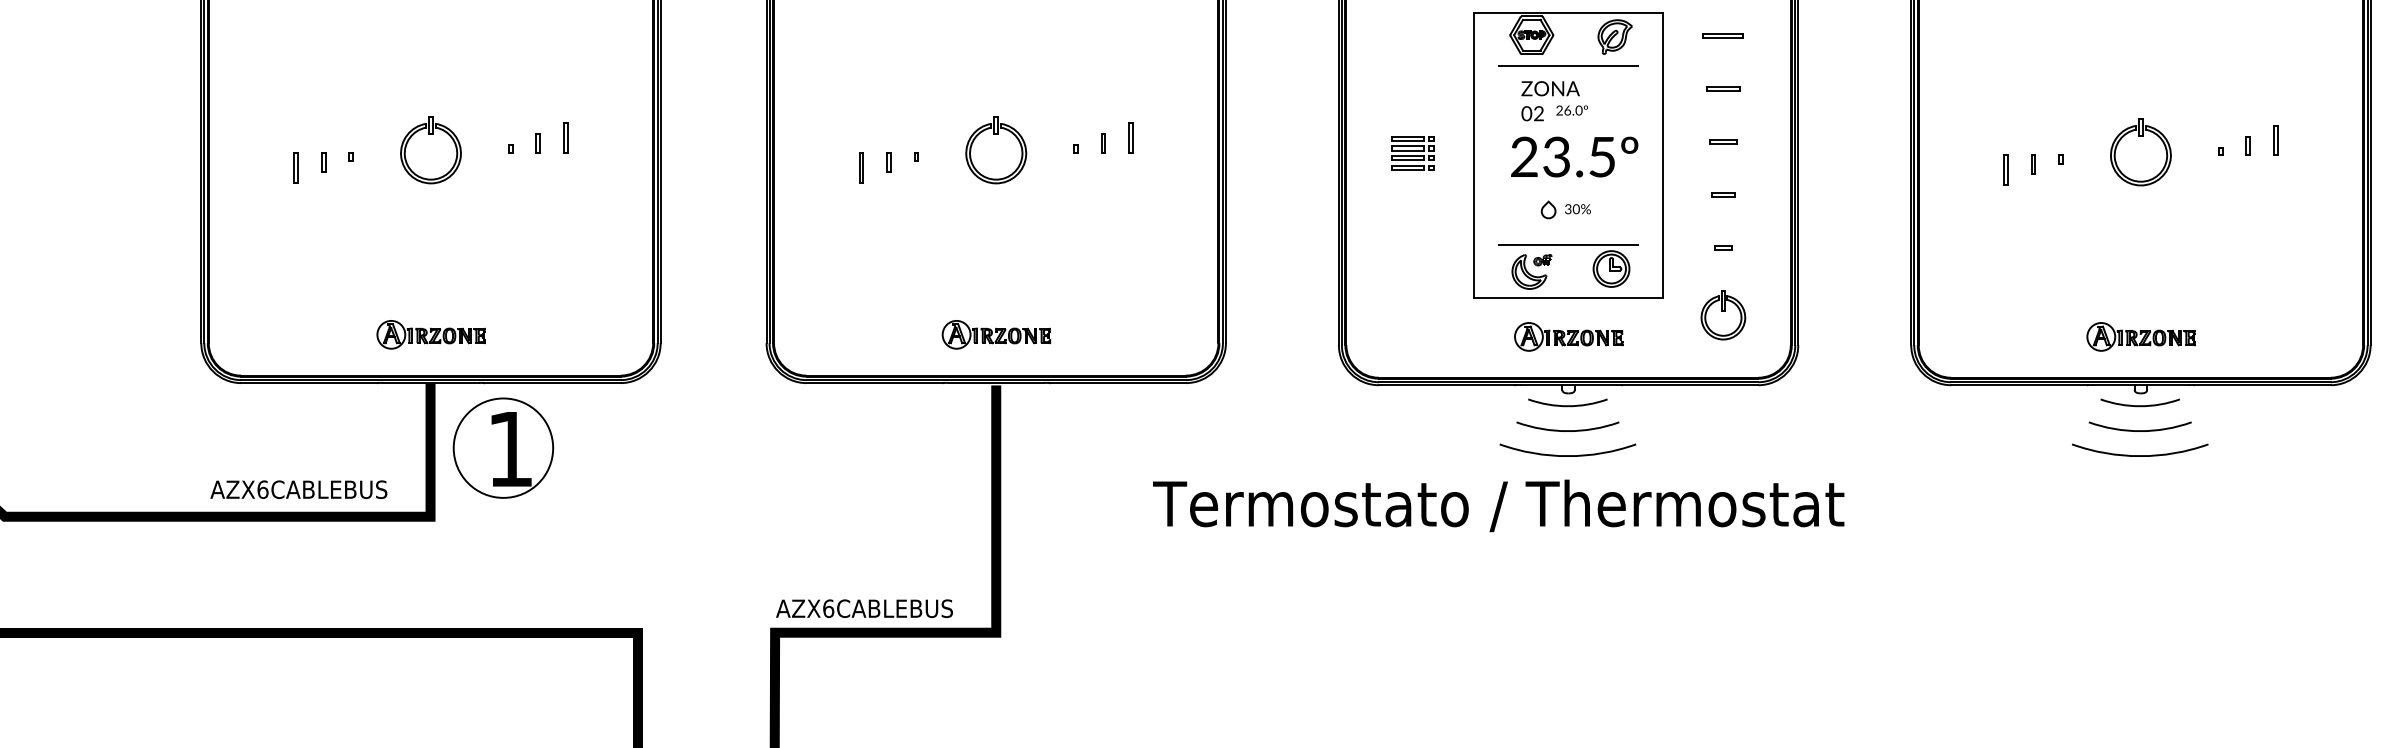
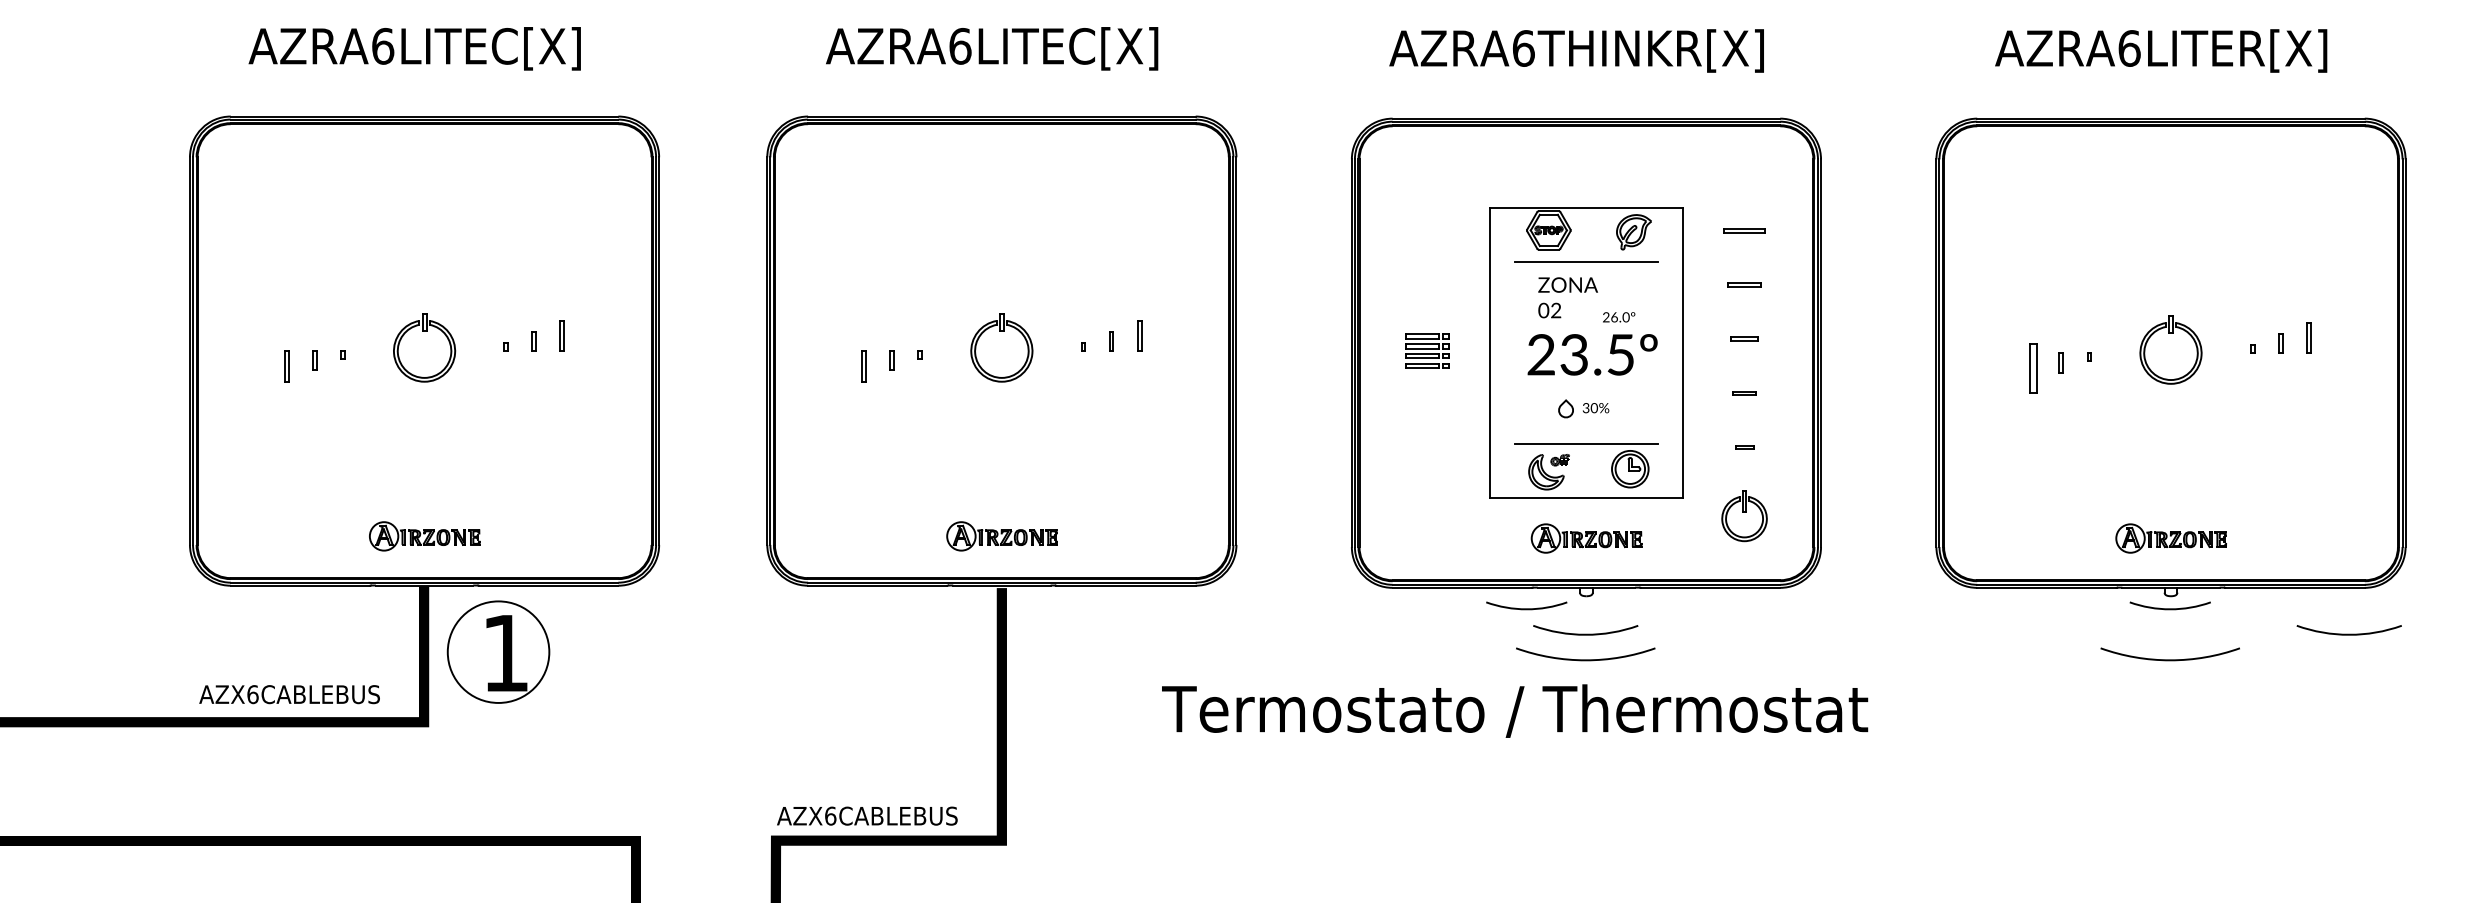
text: (1572, 110) -> (1619, 317), moved
part: (2005, 170) -> (2032, 368), size x1.6
arc: (1567, 405) -> (1526, 608), moved
arc: (2139, 429) -> (2348, 633), moved

